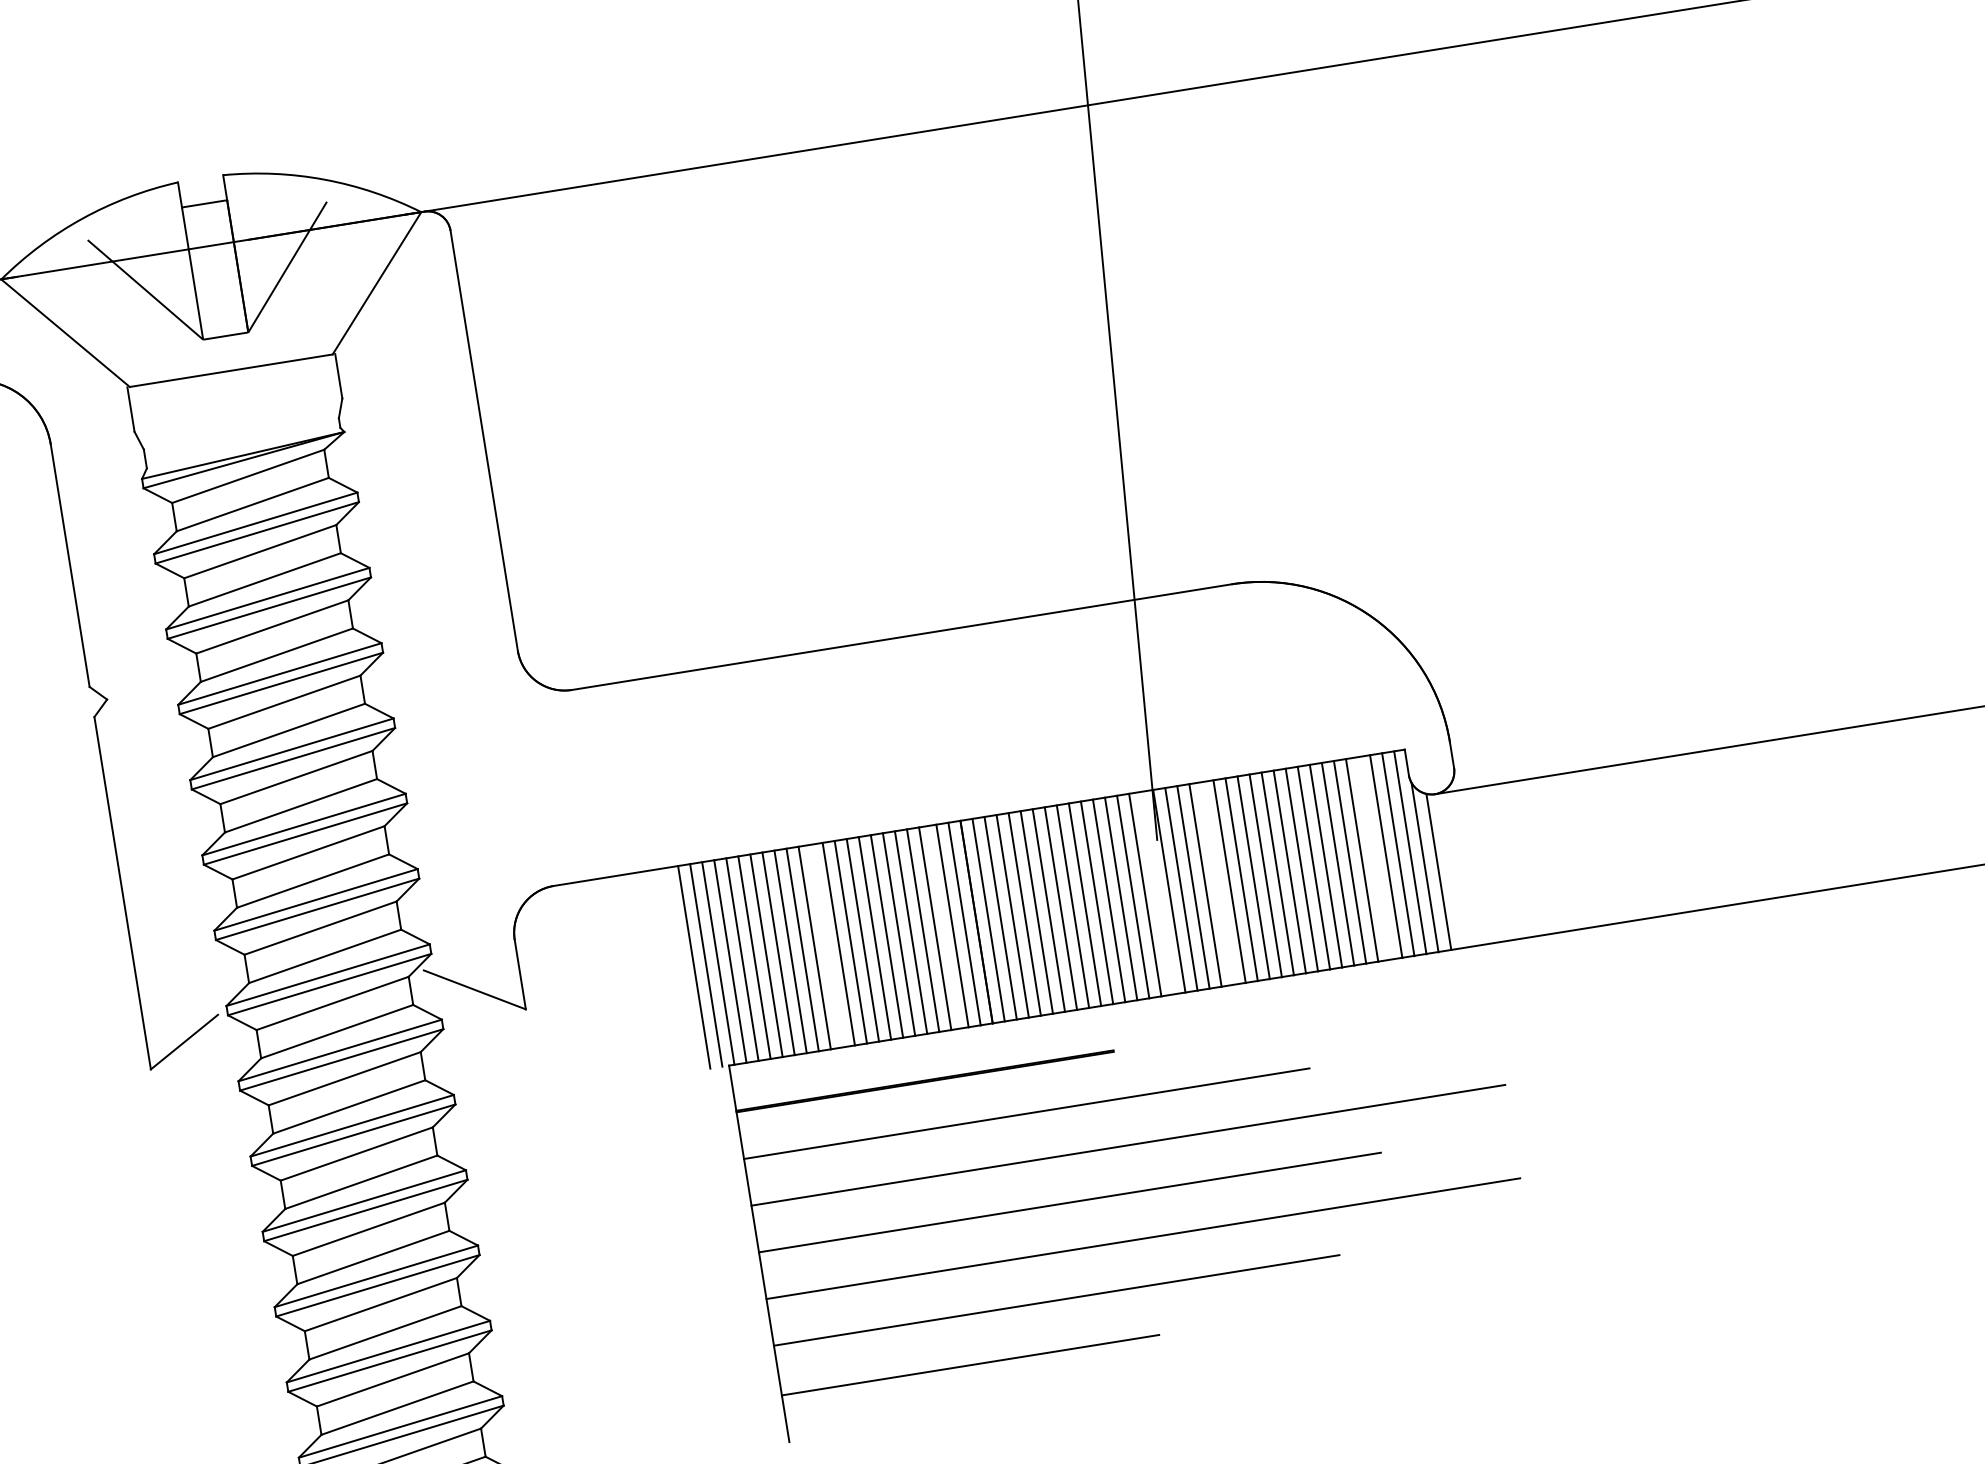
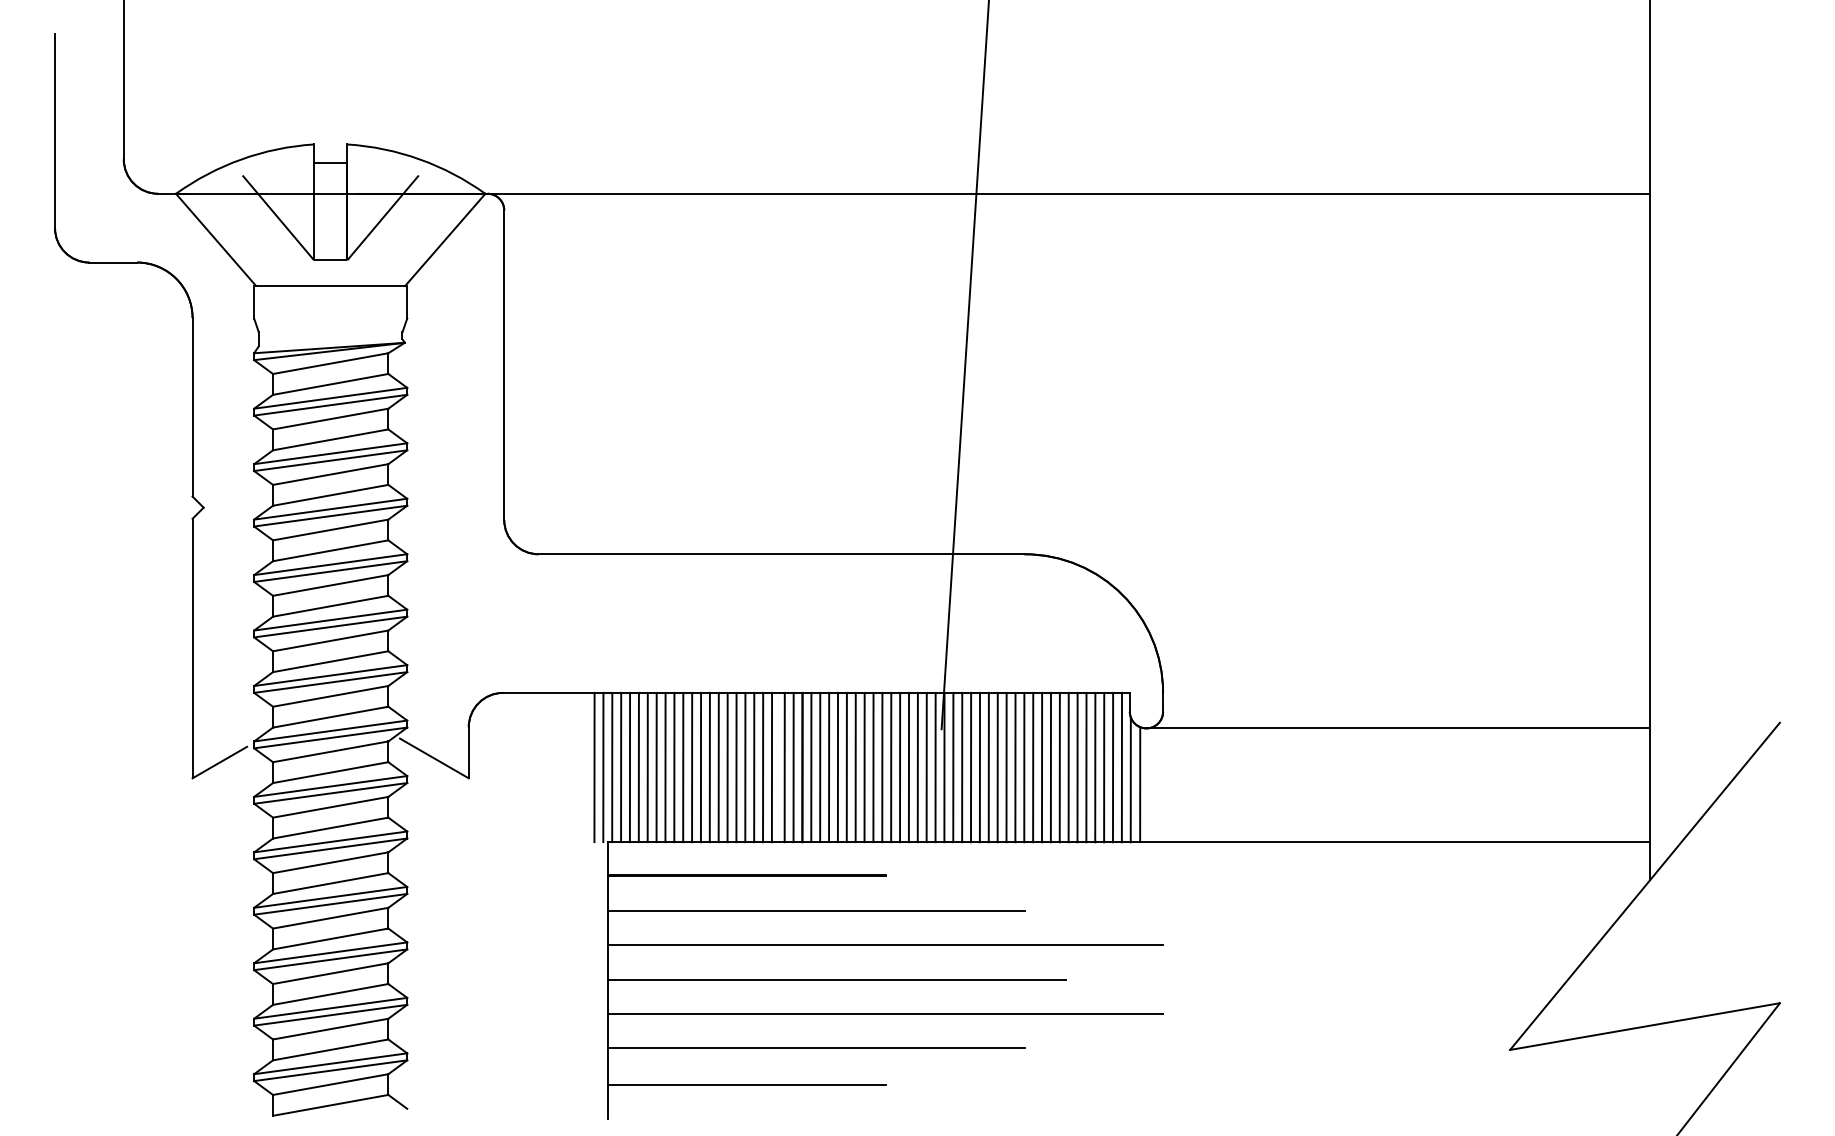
line: (1374, 858) -> (1095, 767), added
line: (1216, 883) -> (979, 767), added
line: (1157, 893) -> (935, 767), added
line: (827, 946) -> (692, 767), added

